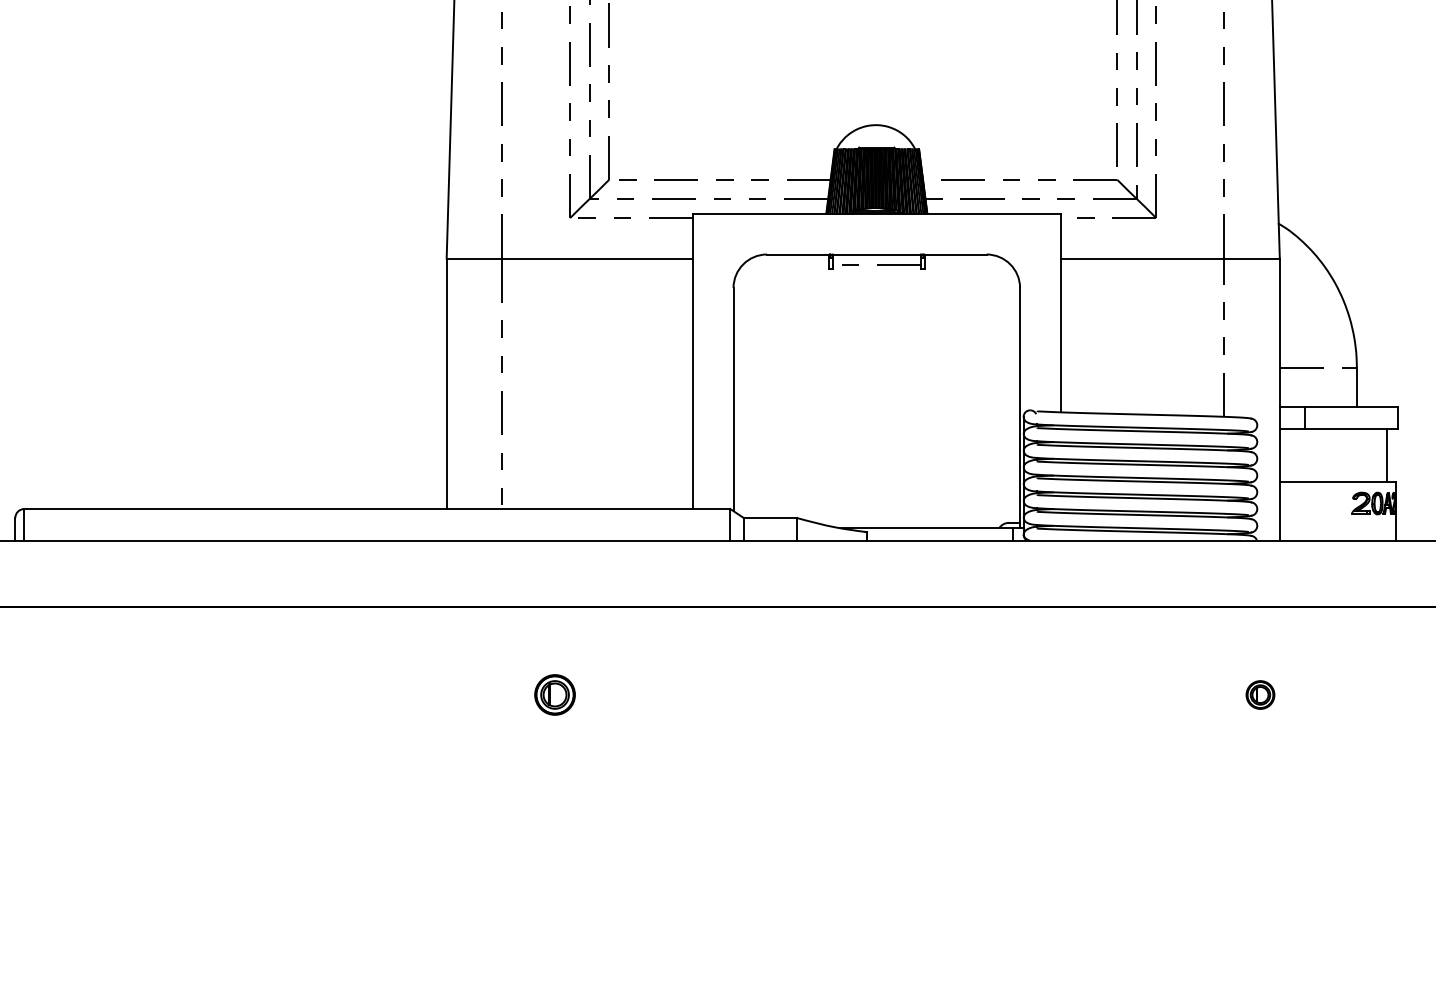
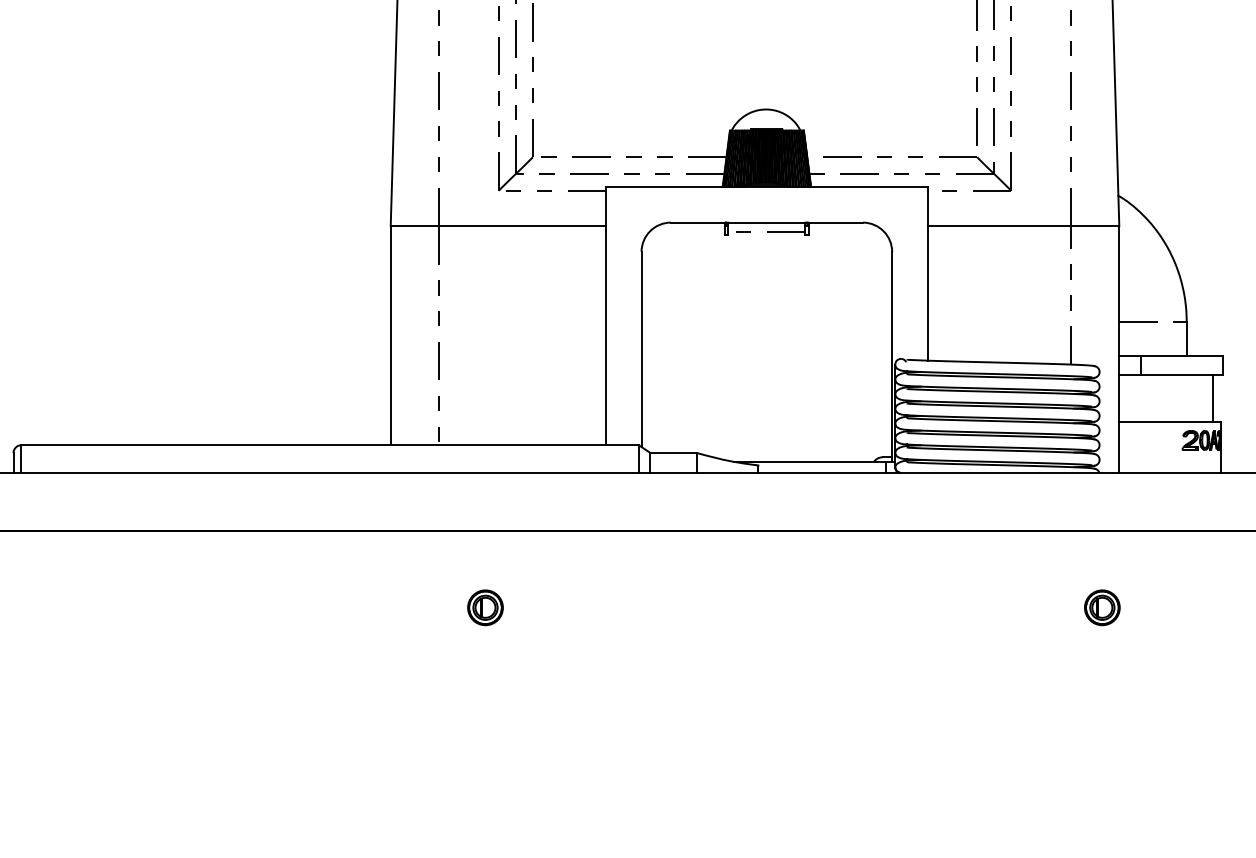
part: (1260, 694) -> (1102, 607), size x1.43

